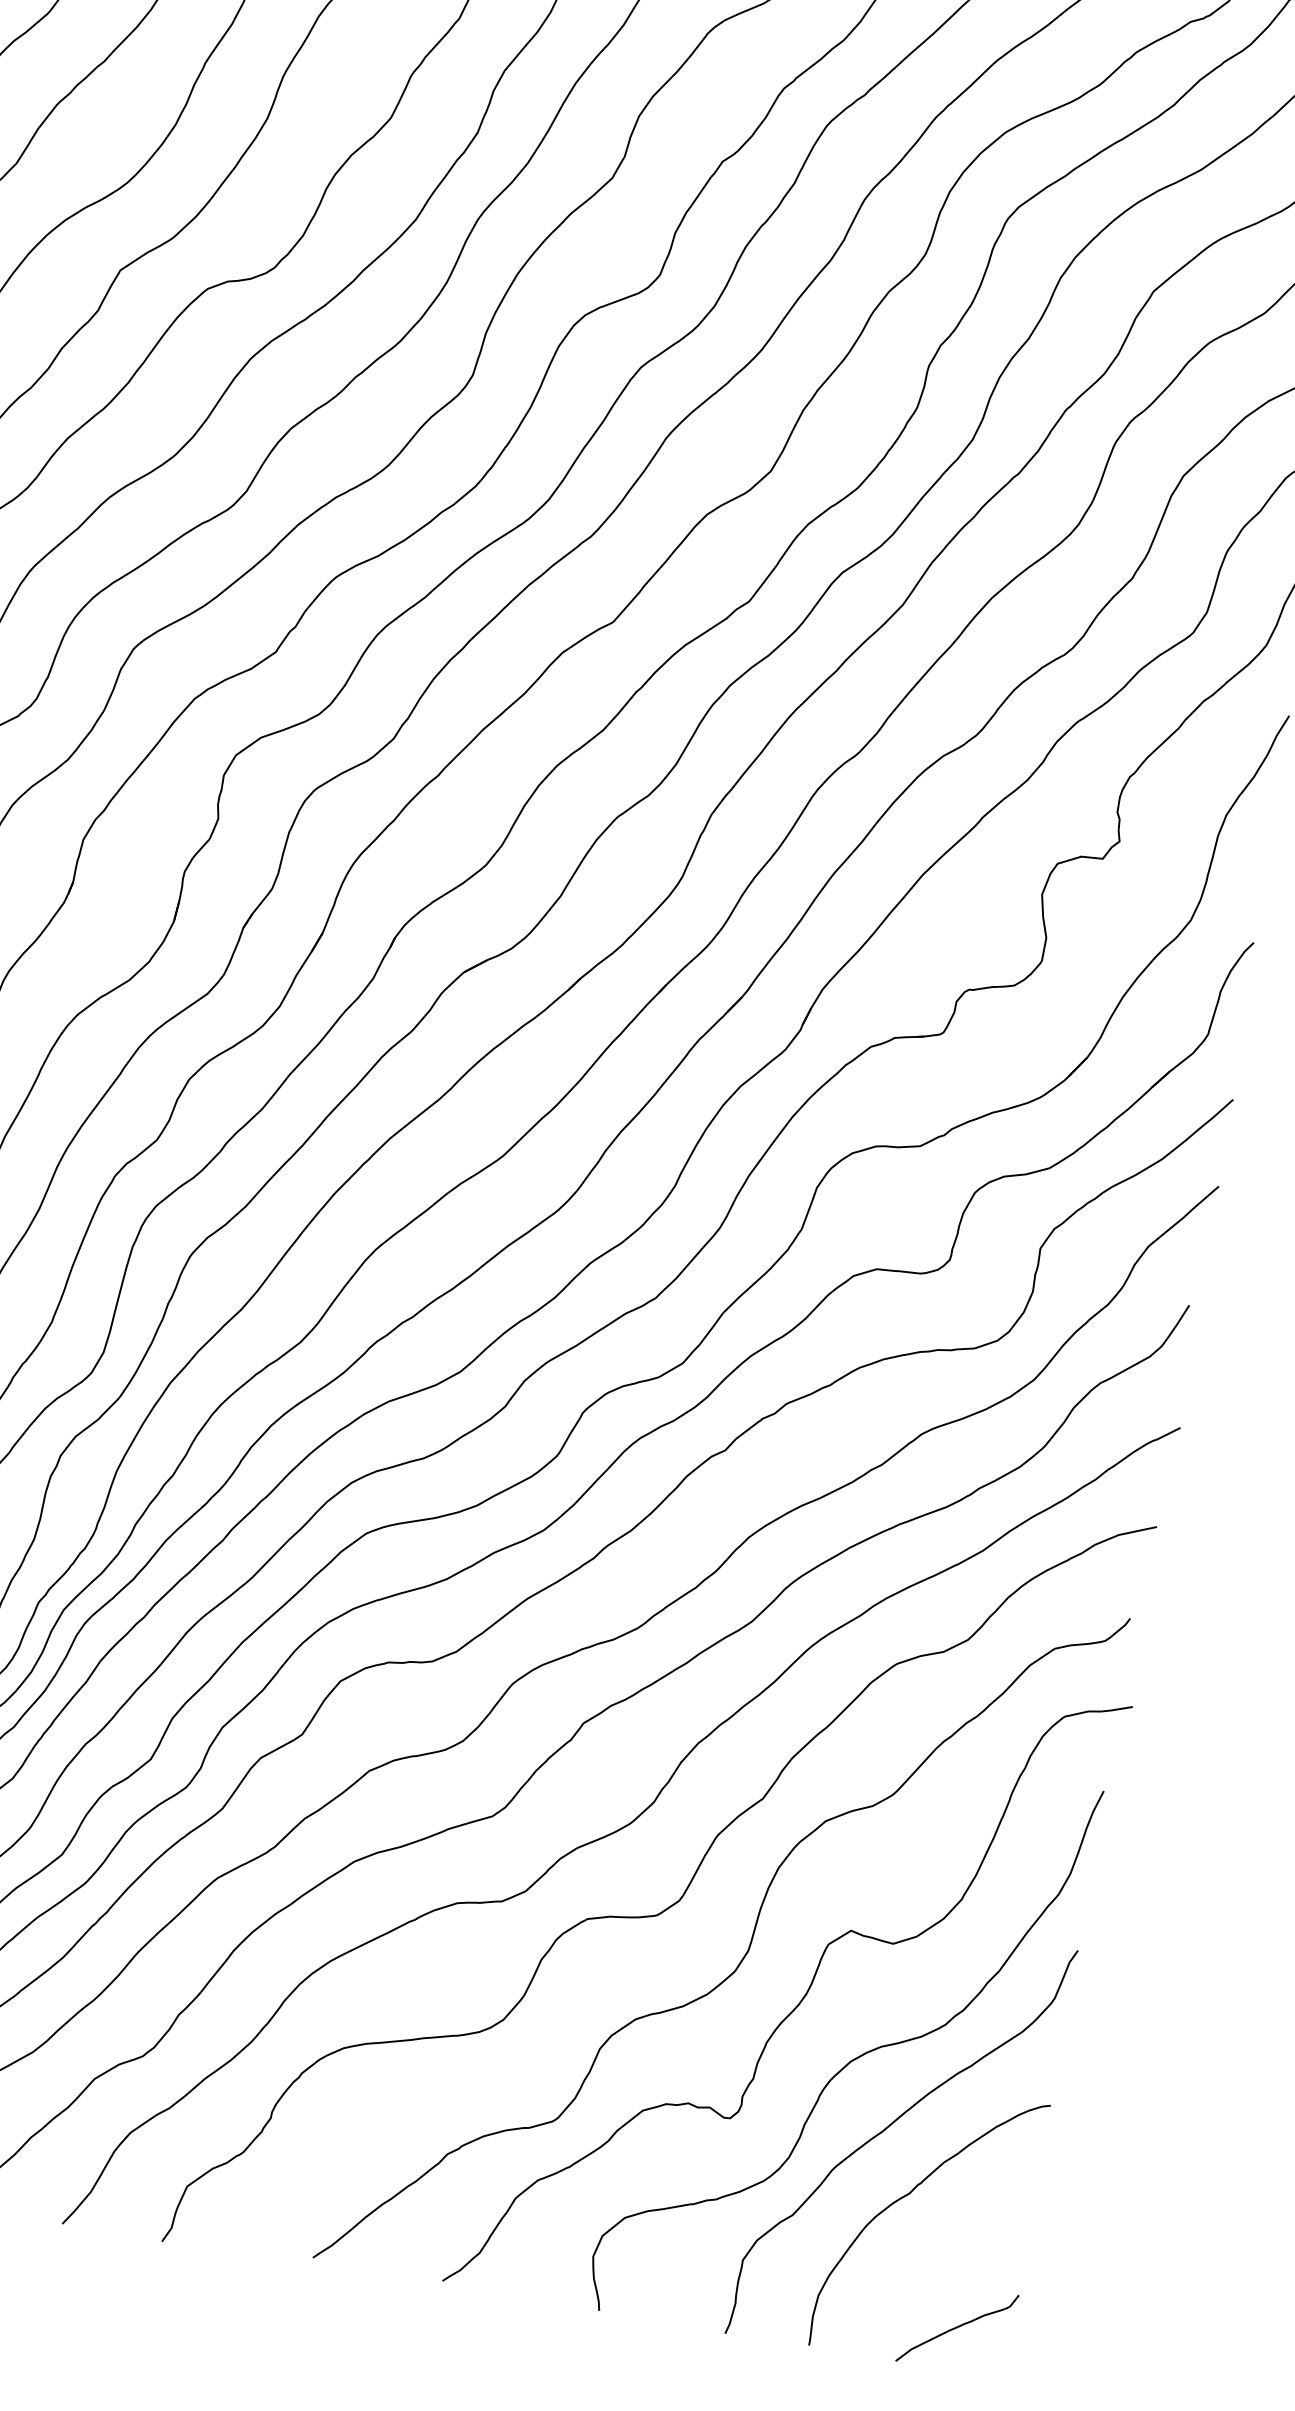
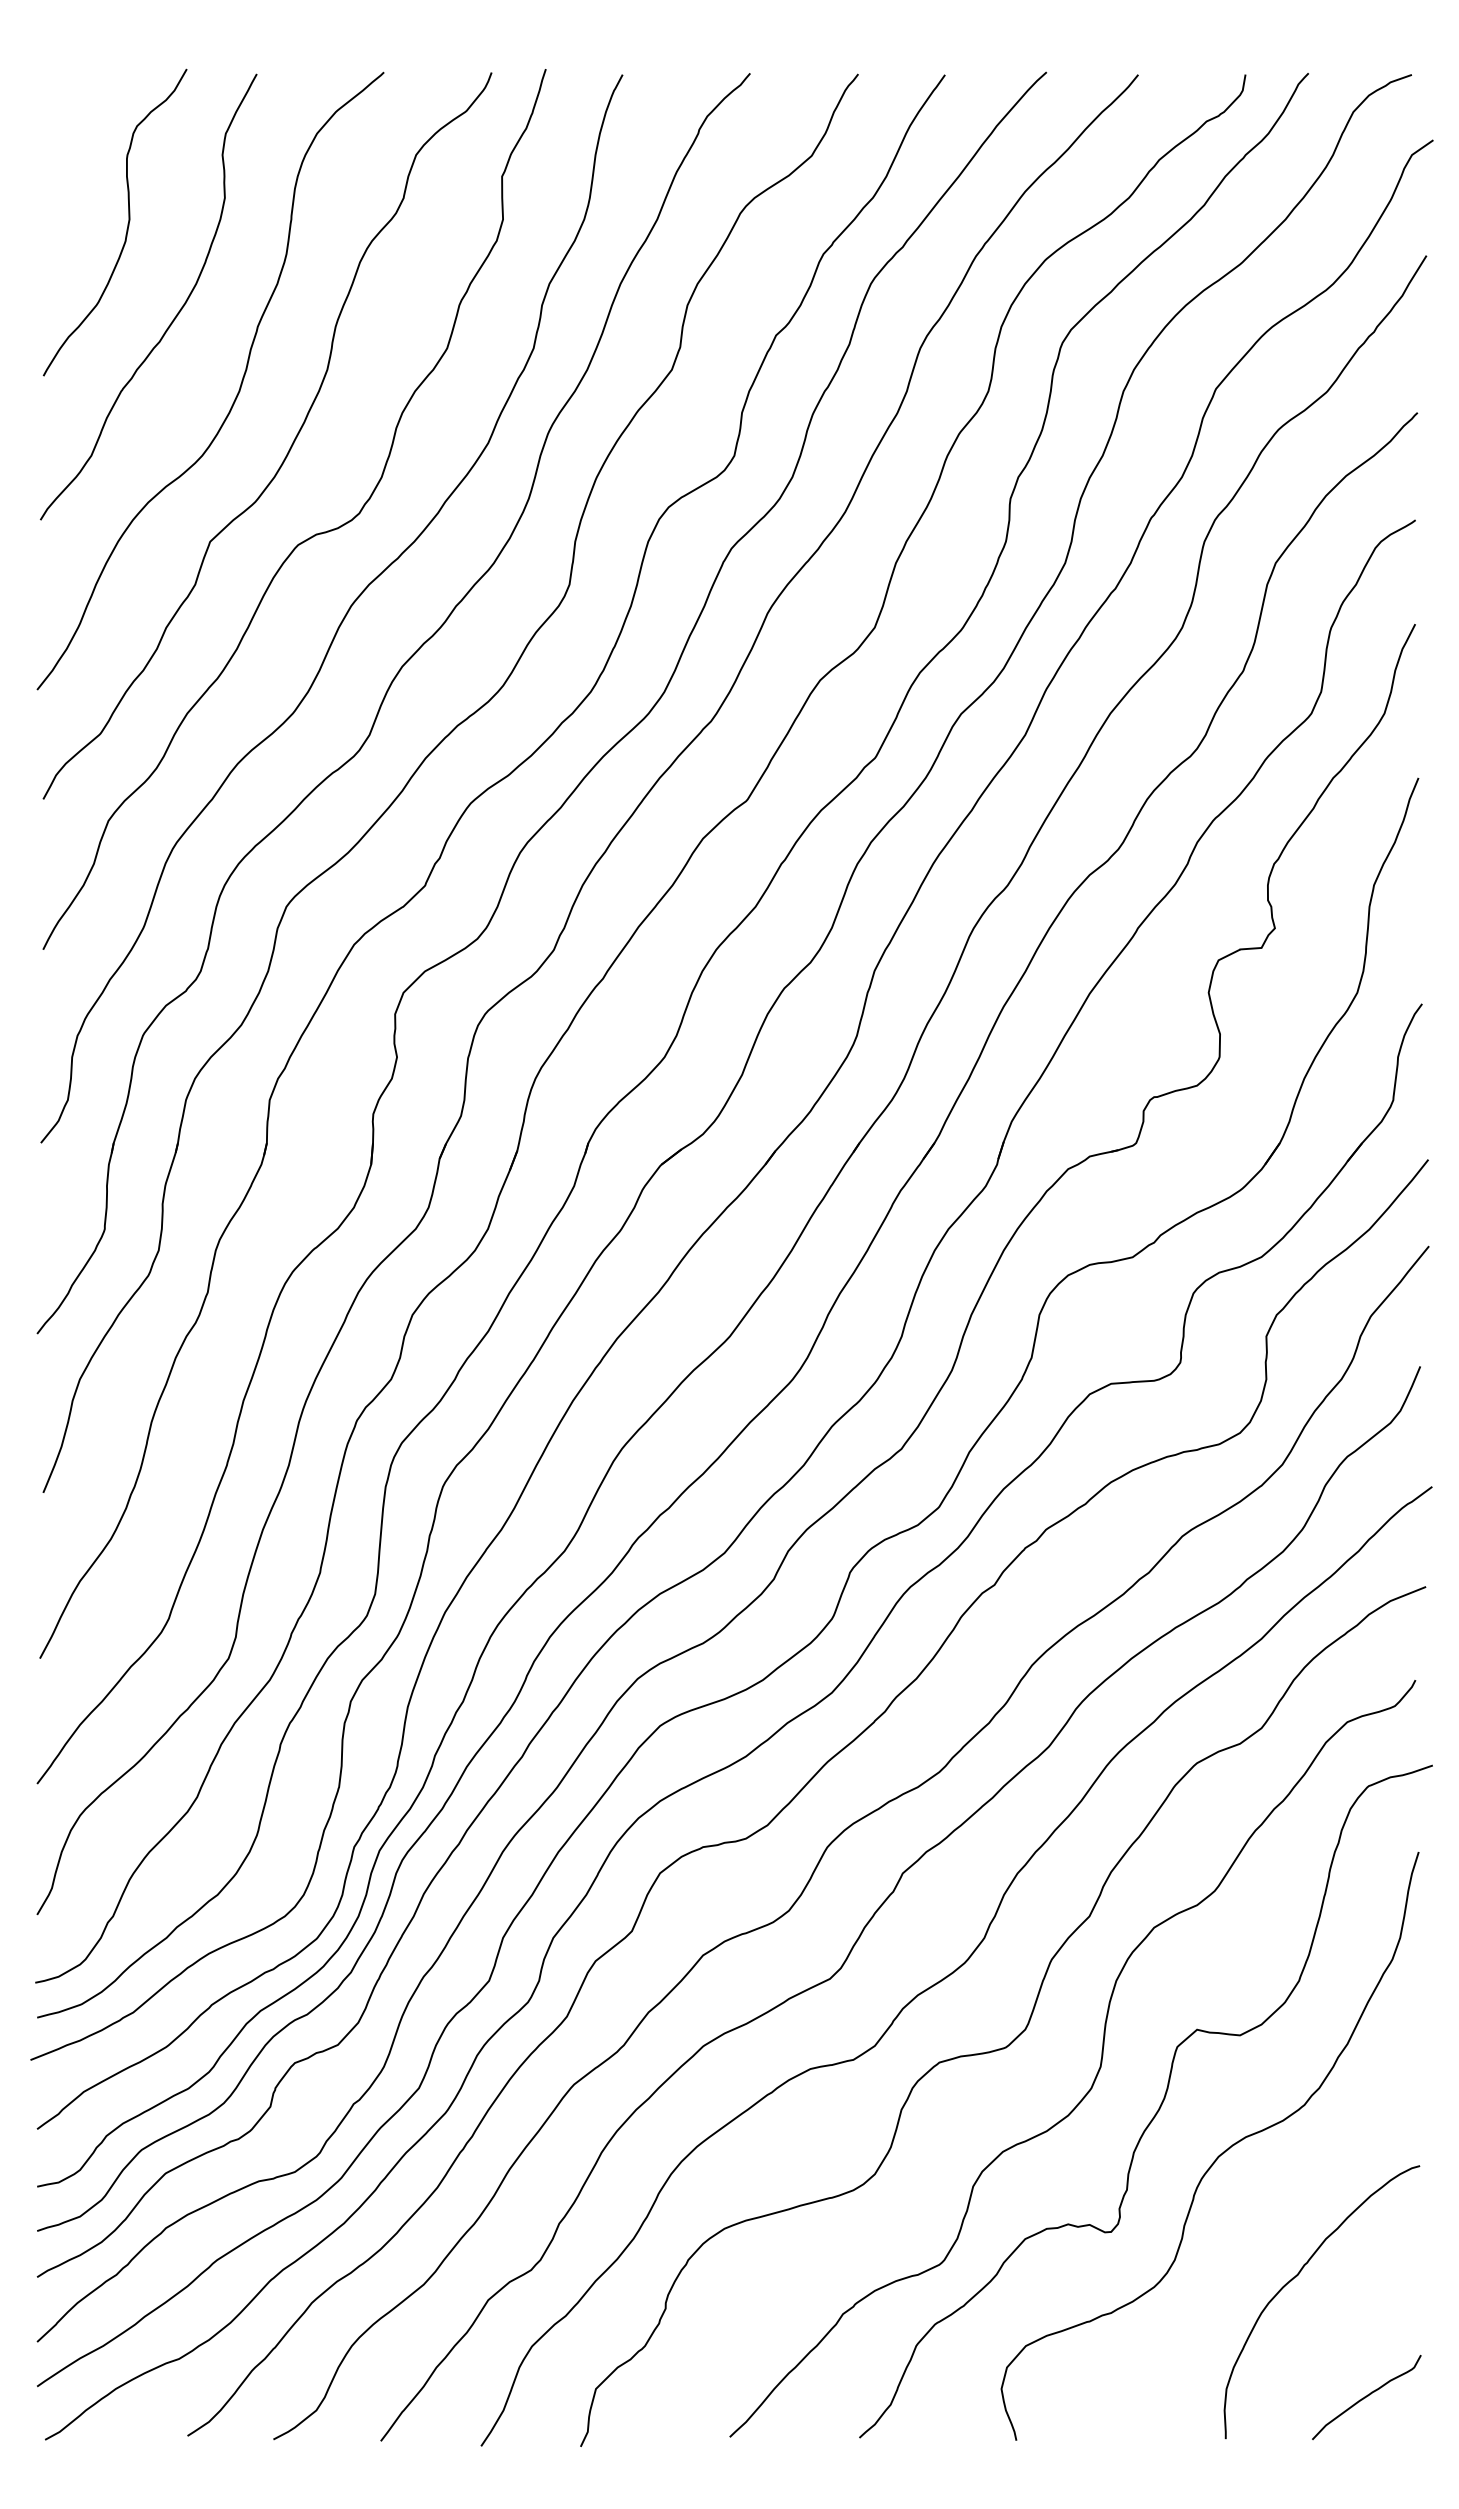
curve: (891, 2126) -> (1268, 2212), removed

